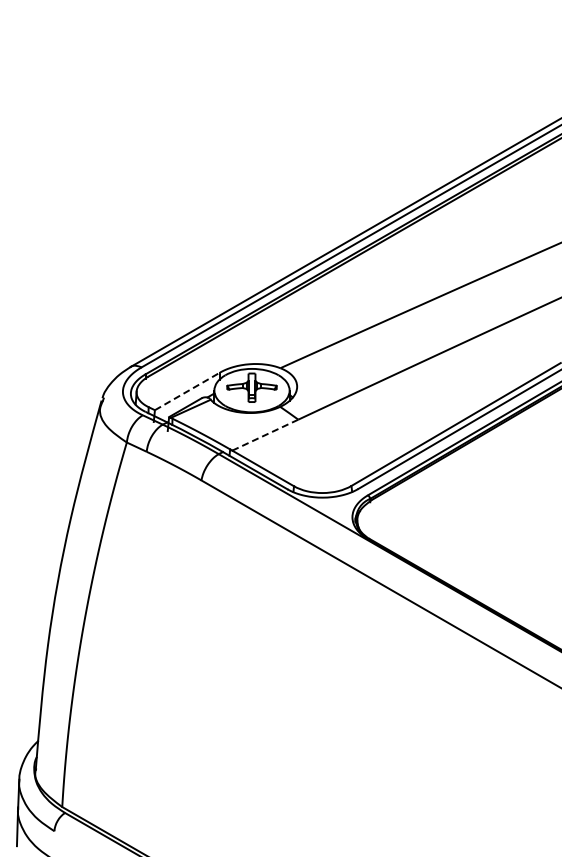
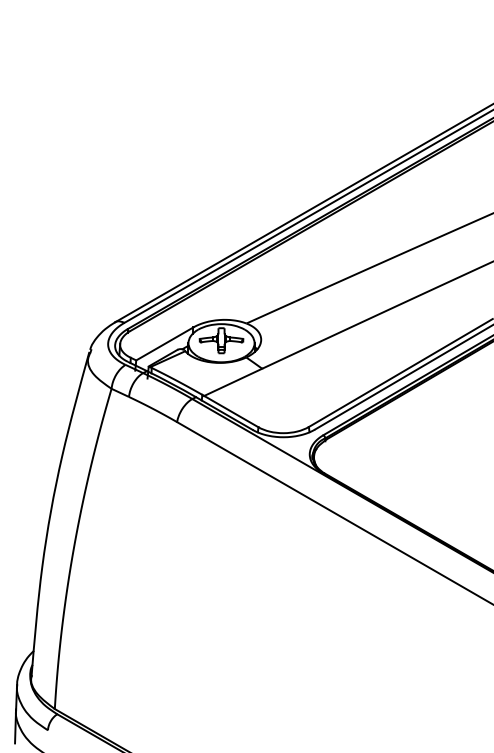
line: (187, 391) -> (164, 343), dashed -> solid
line: (264, 435) -> (232, 382), dashed -> solid

